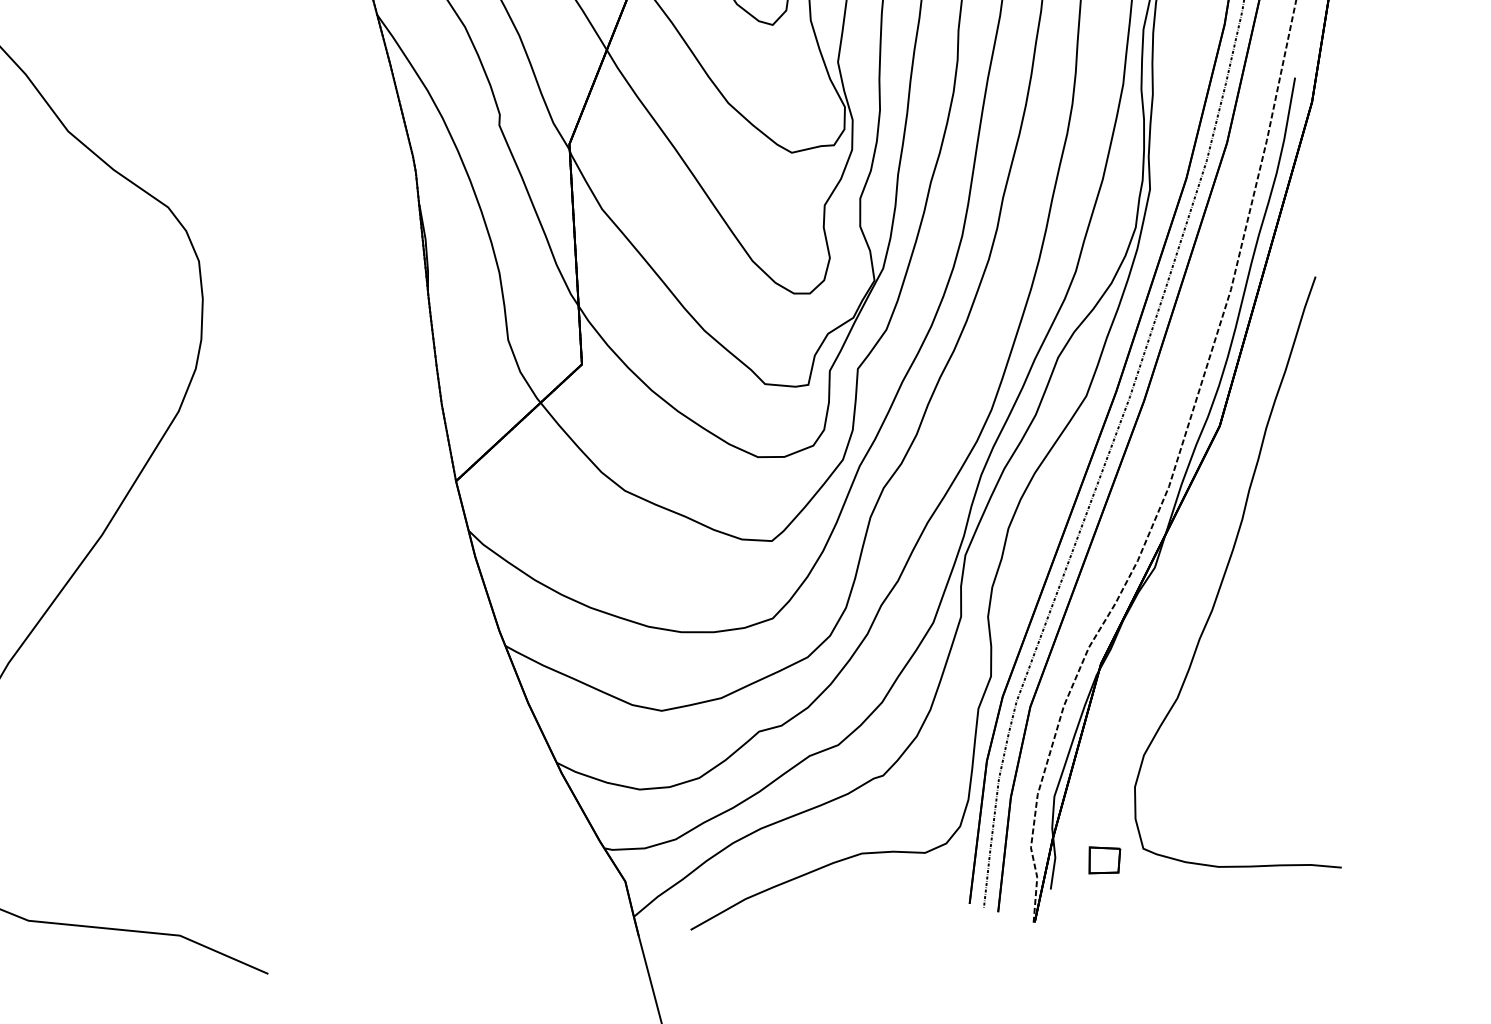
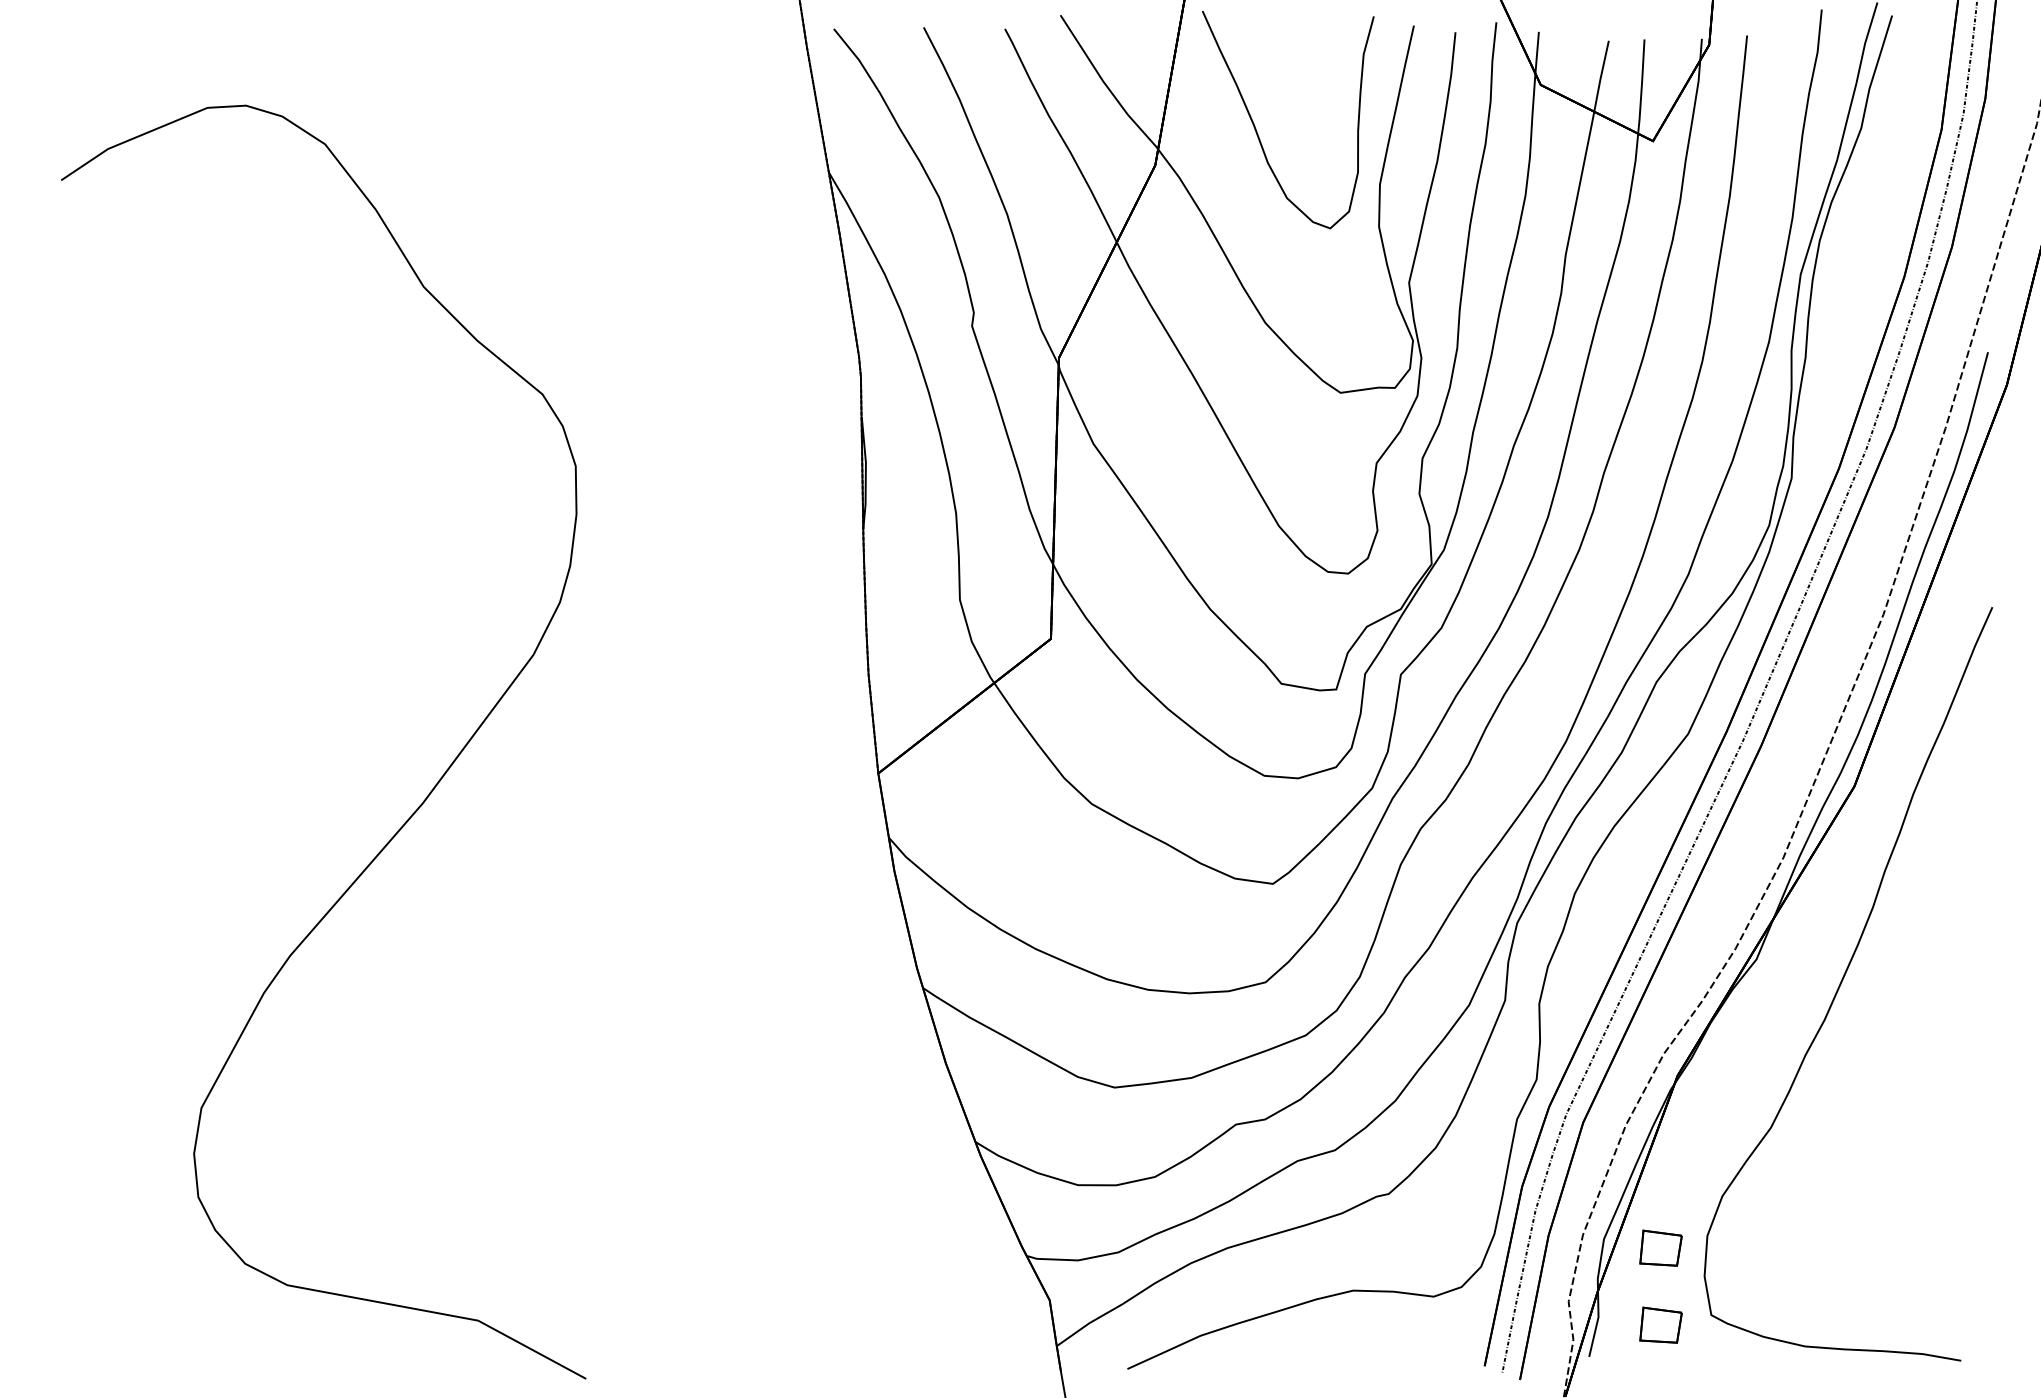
part: (1099, 799) -> (1660, 1247), added

